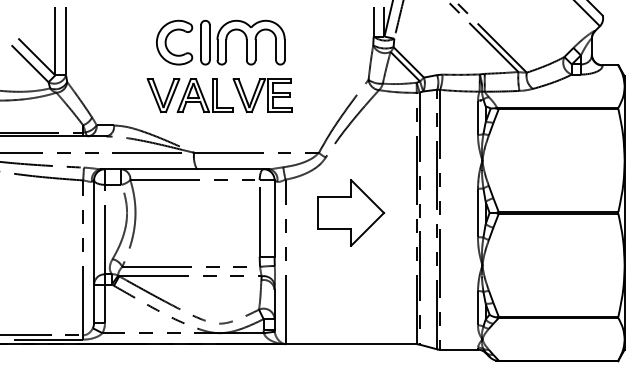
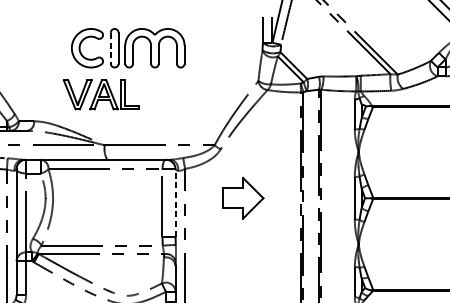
line: (201, 42) -> (111, 48), solid -> dashed
part: (262, 95) -> (164, 94), removed
part: (351, 212) -> (243, 197), size x0.7
line: (274, 217) -> (175, 202), solid -> dashed

